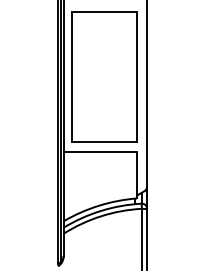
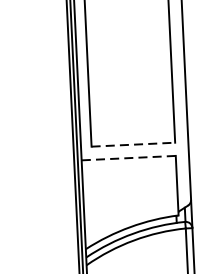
line: (104, 141) -> (133, 144), solid -> dashed
line: (100, 152) -> (129, 158), solid -> dashed

